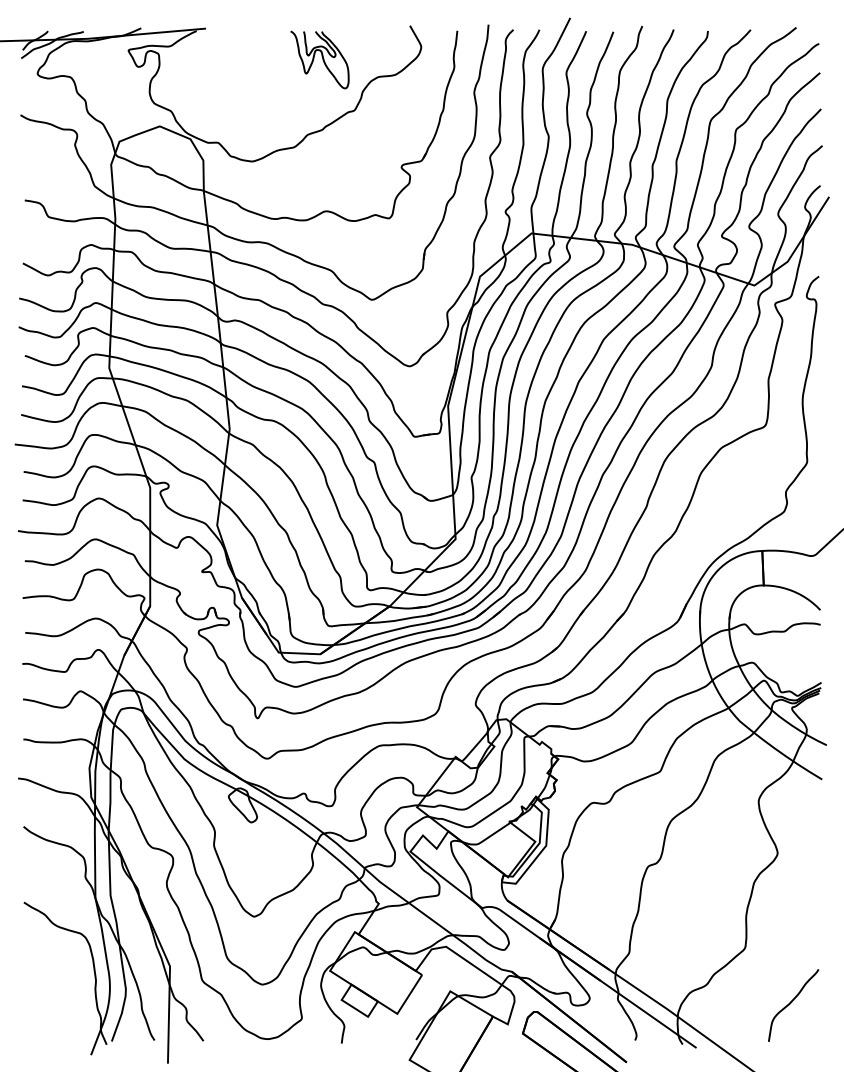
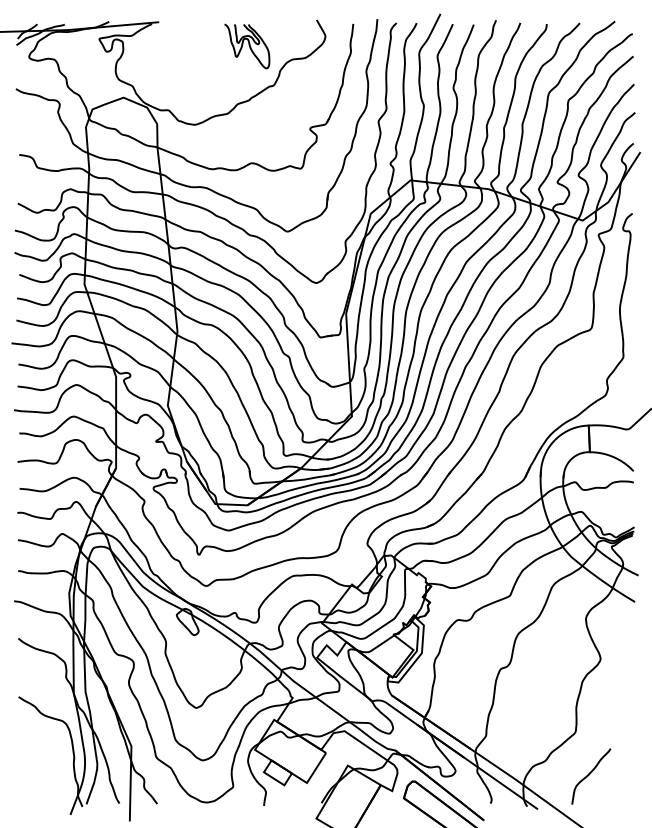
curve: (791, 1003) -> (589, 775), moved

